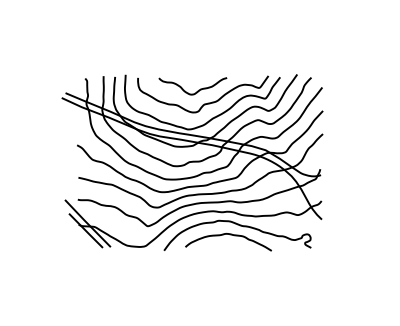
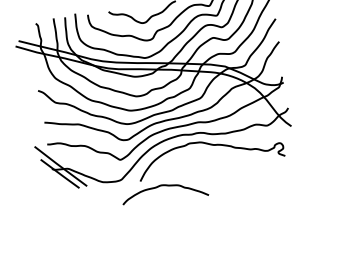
curve: (230, 235) -> (165, 186), moved

